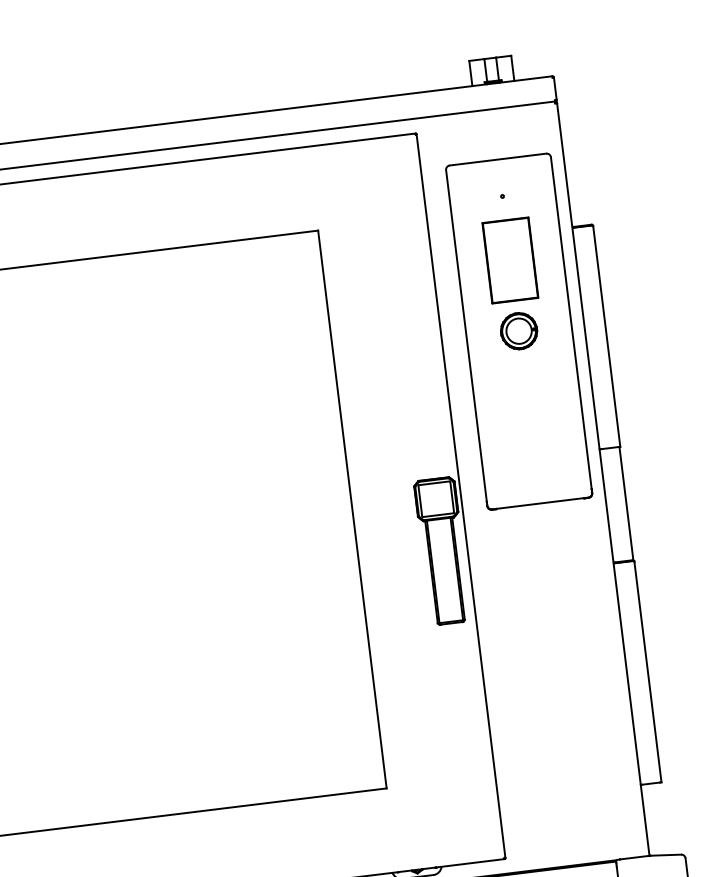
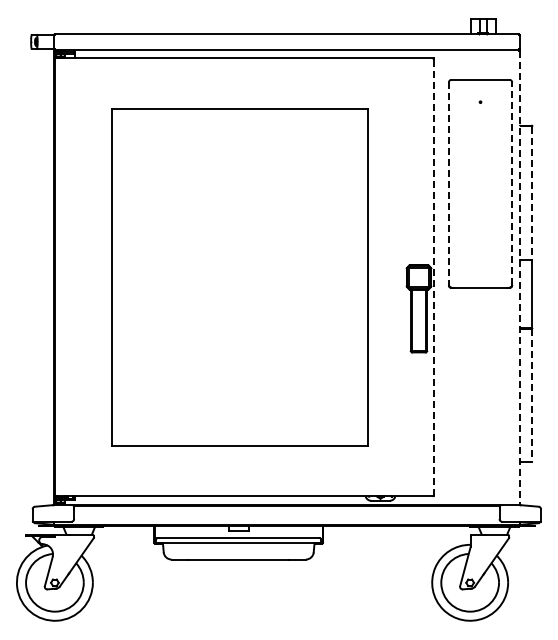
part: (513, 284) -> (480, 155), removed
line: (572, 324) -> (512, 183), solid -> dashed
line: (607, 337) -> (532, 193), solid -> dashed
line: (466, 339) -> (448, 184), solid -> dashed
line: (602, 480) -> (519, 278), solid -> dashed
line: (460, 496) -> (433, 277), solid -> dashed
line: (648, 671) -> (532, 395), solid -> dashed

